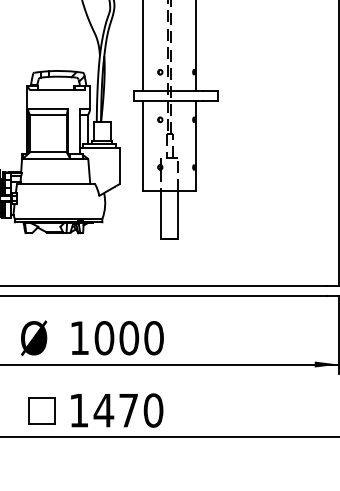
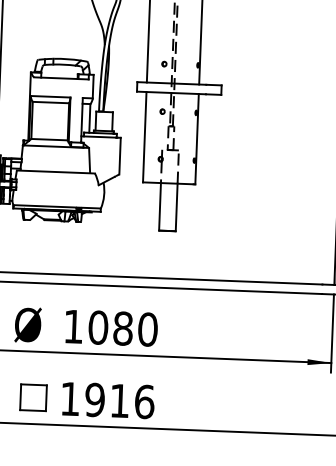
text: (129, 338) -> (123, 328), 1000 -> 1080
text: (128, 410) -> (119, 400), 1470 -> 1916

